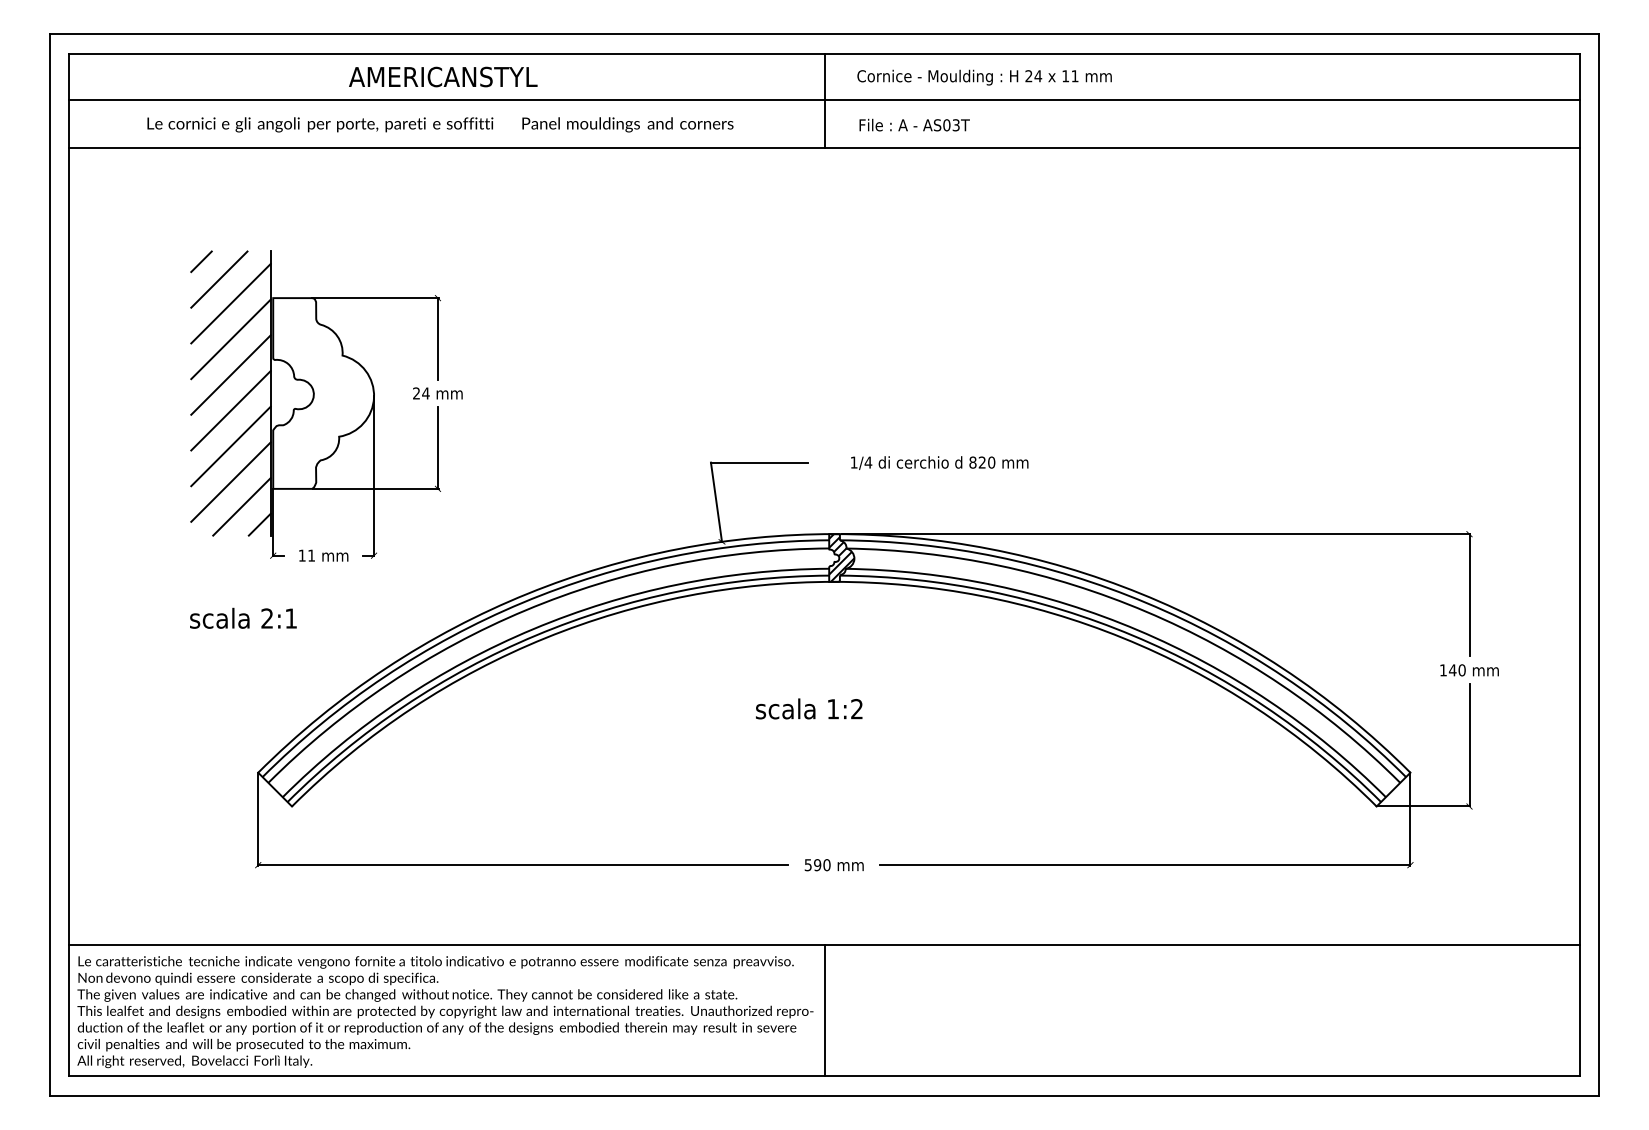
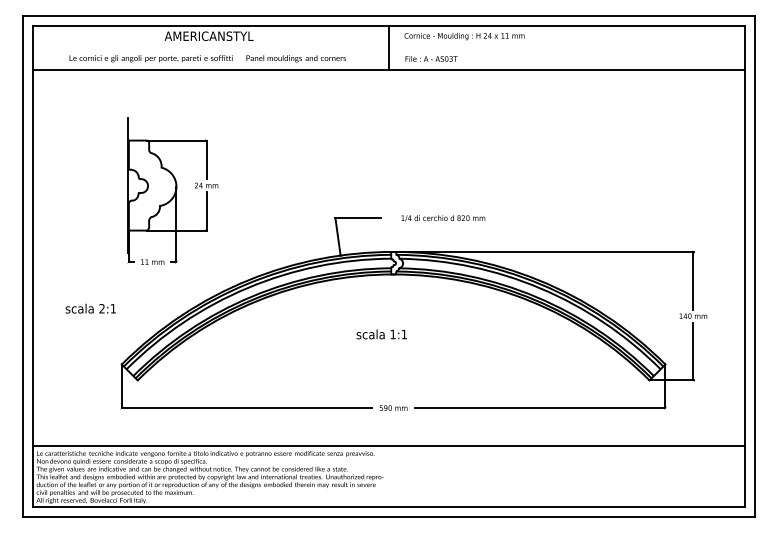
line: (823, 100) -> (388, 47), removed
hatch: (230, 393) -> (108, 185), removed
hatch: (842, 556) -> (397, 262), removed
text: (242, 617) -> (90, 308), moved
text: (855, 706) -> (403, 333), 1:2 -> 1:1
line: (825, 1010) -> (389, 476), removed

